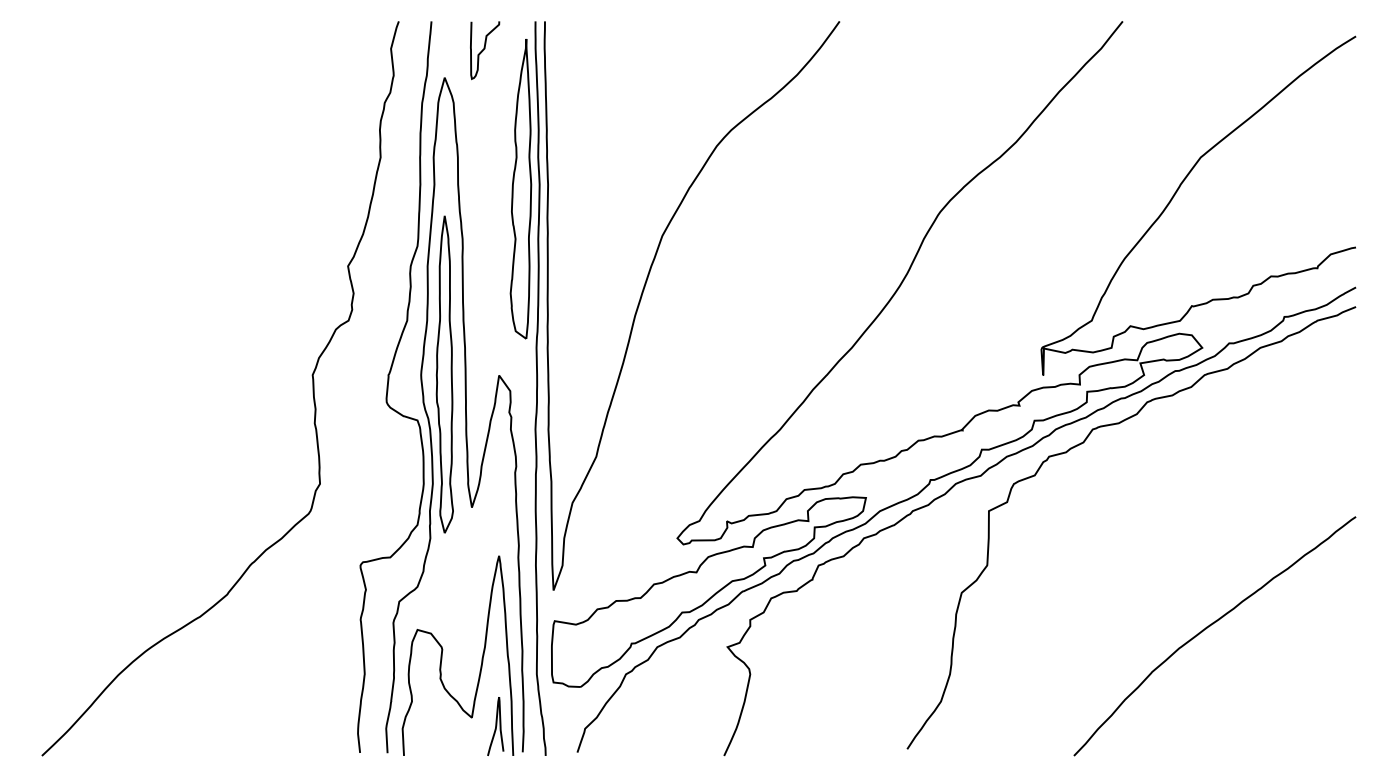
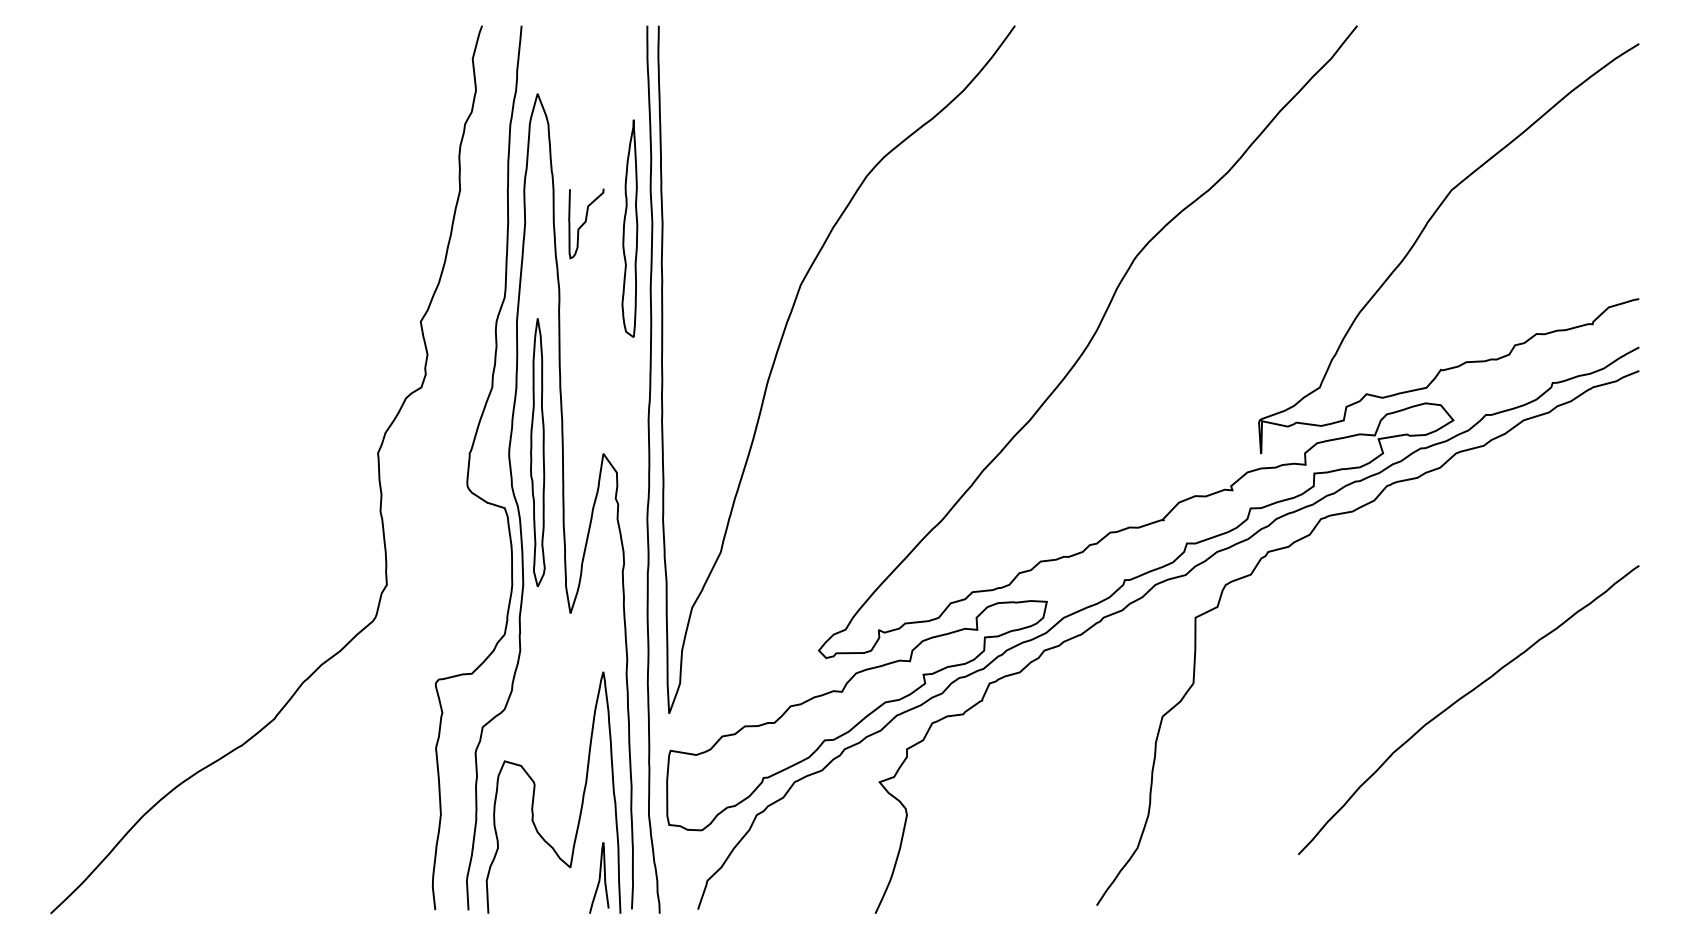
curve: (485, 49) -> (586, 222), moved
part: (520, 189) -> (629, 228), size x0.6
part: (444, 374) -> (537, 452), size x0.7
curve: (1208, 627) -> (1461, 699), moved

